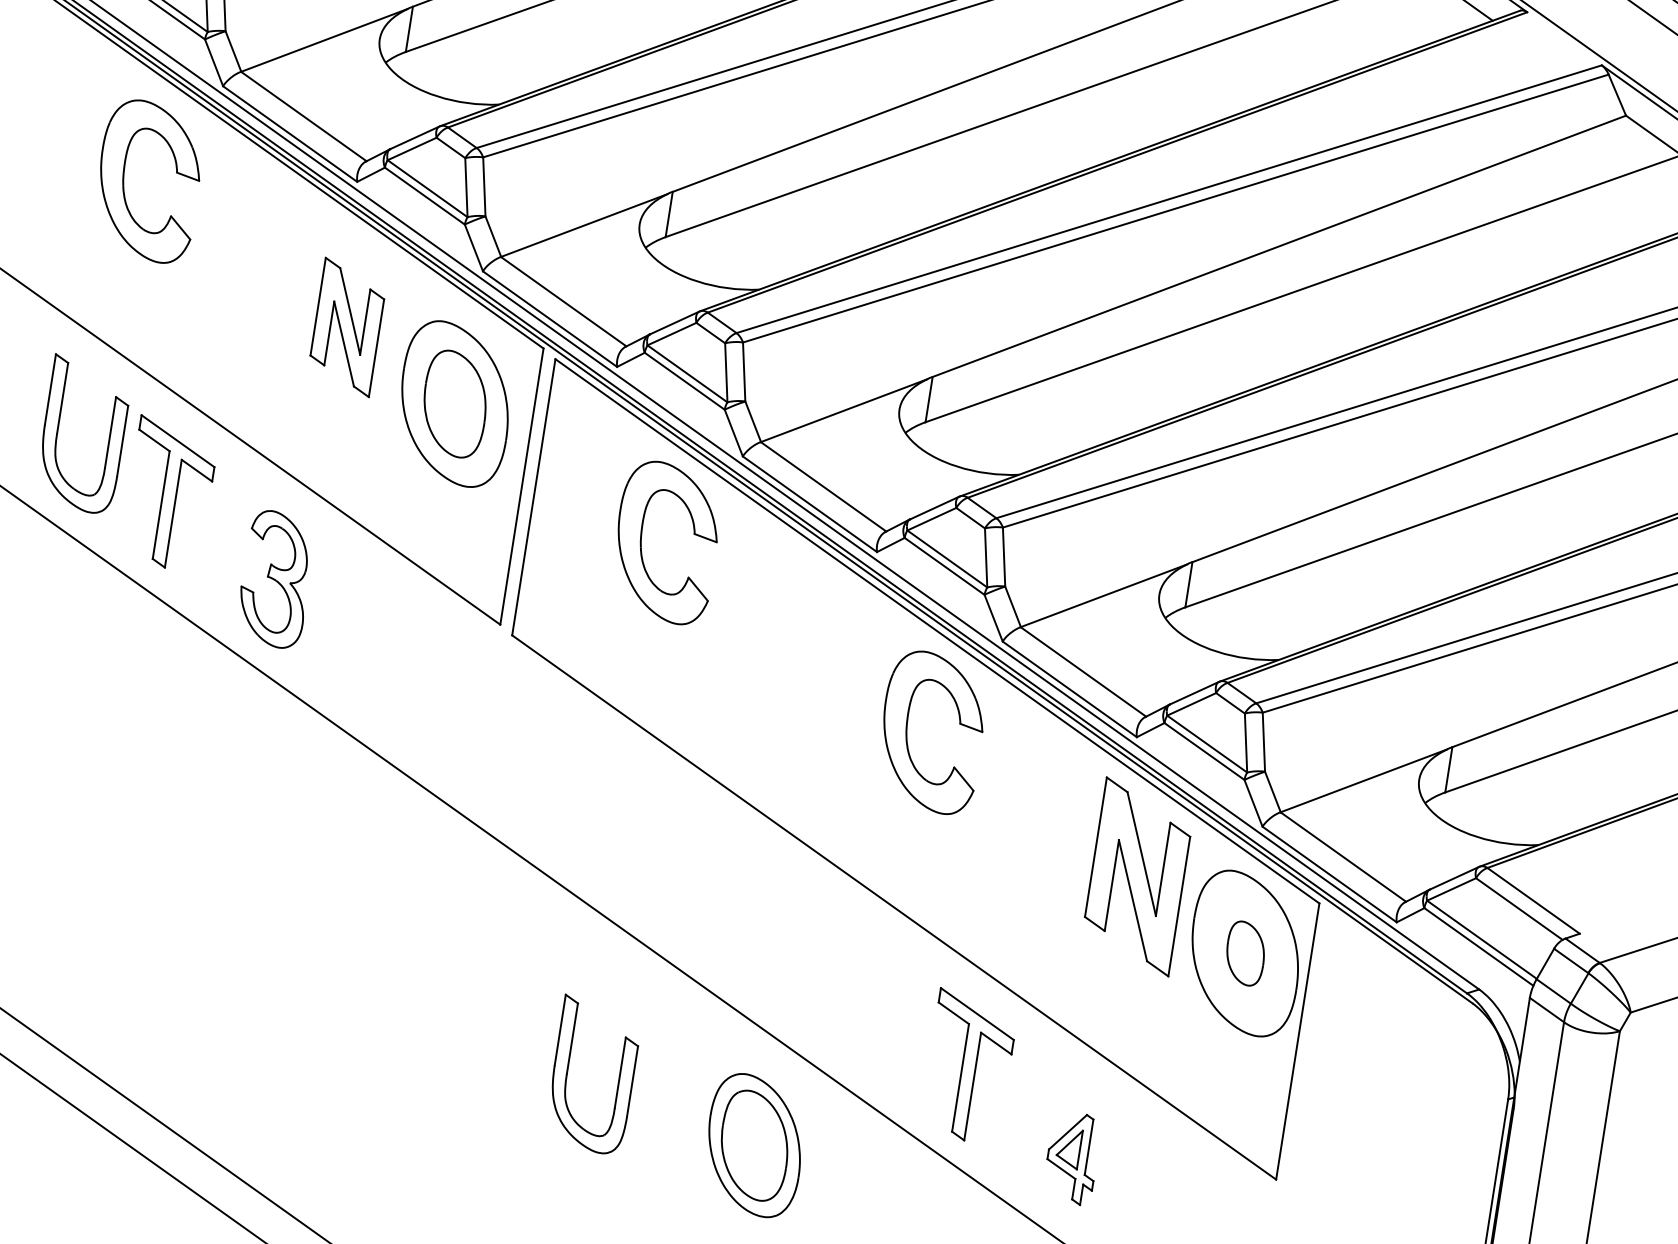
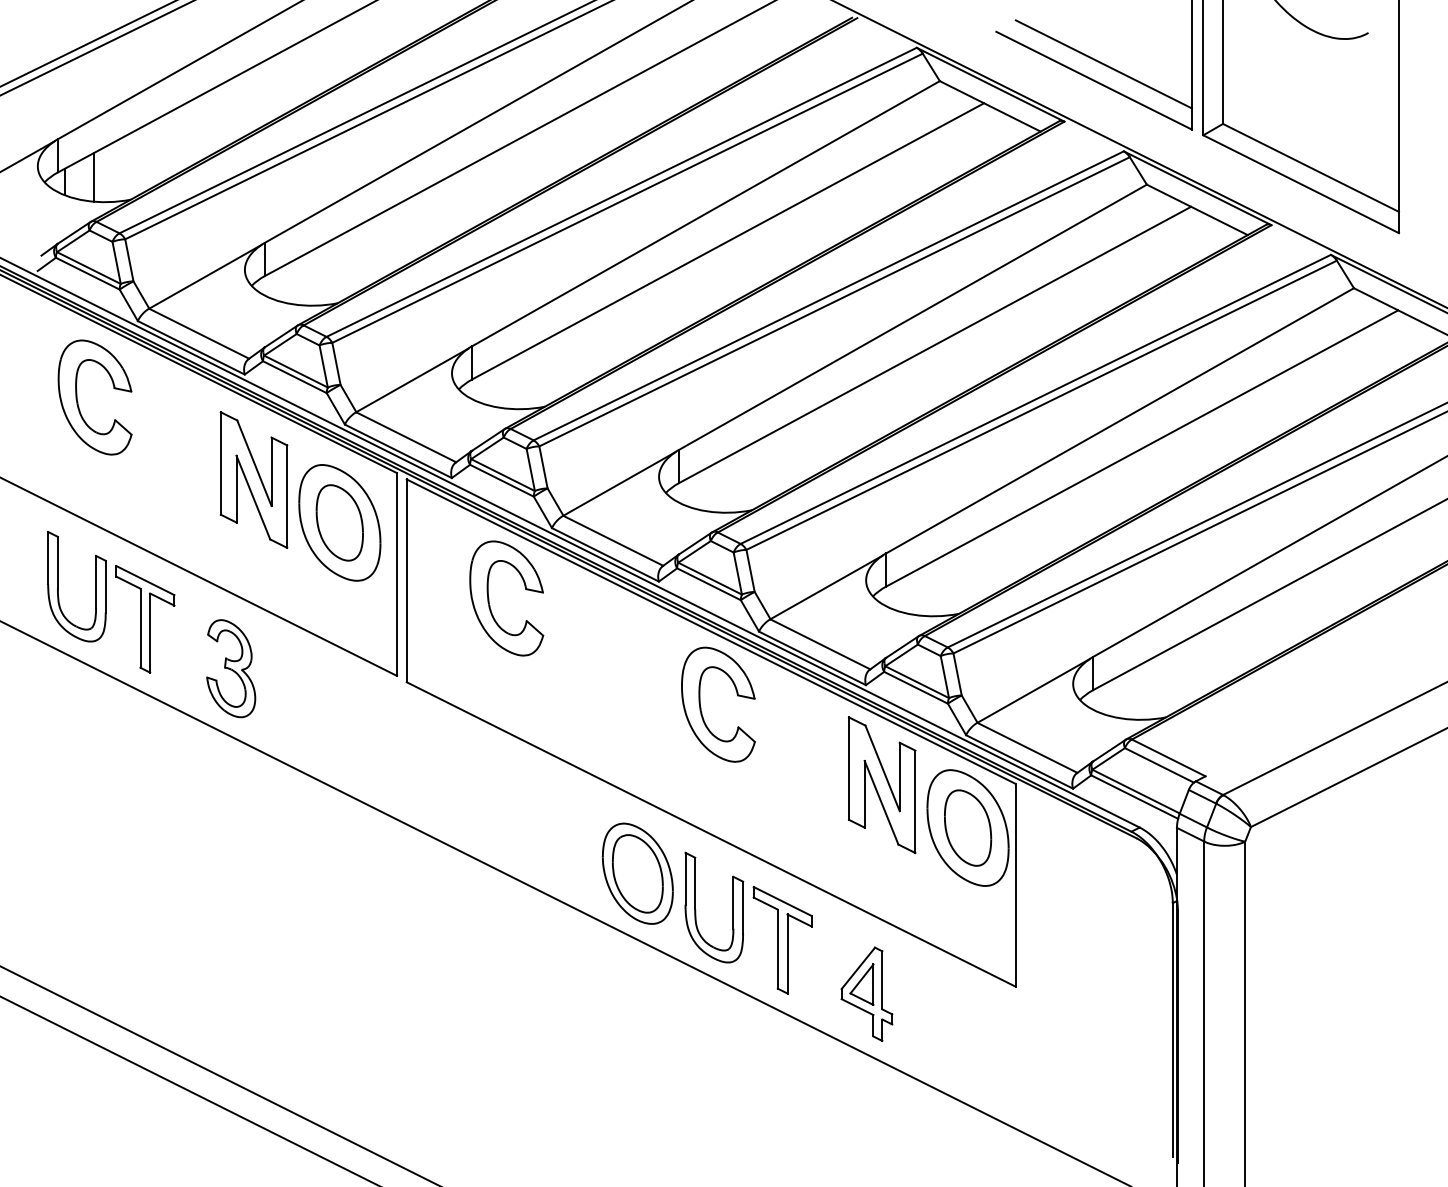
part: (346, 326) -> (253, 479), size x1.43
part: (1246, 952) -> (968, 827), size x1.67
part: (618, 1079) -> (732, 907), moved
part: (754, 1145) -> (637, 873), moved
part: (1071, 1157) -> (866, 993), size x1.43

